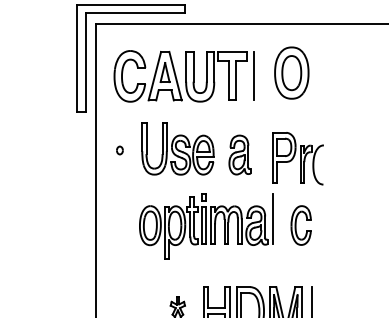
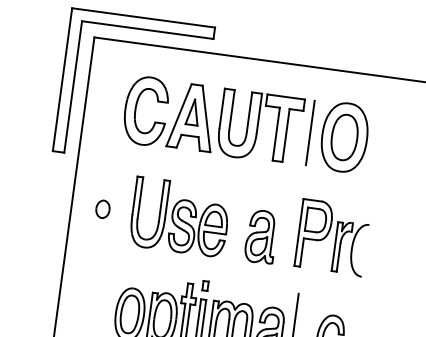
part: (183, 76) -> (216, 120), moved
part: (119, 150) -> (102, 209), size x1.67
part: (297, 158) -> (332, 237), moved

